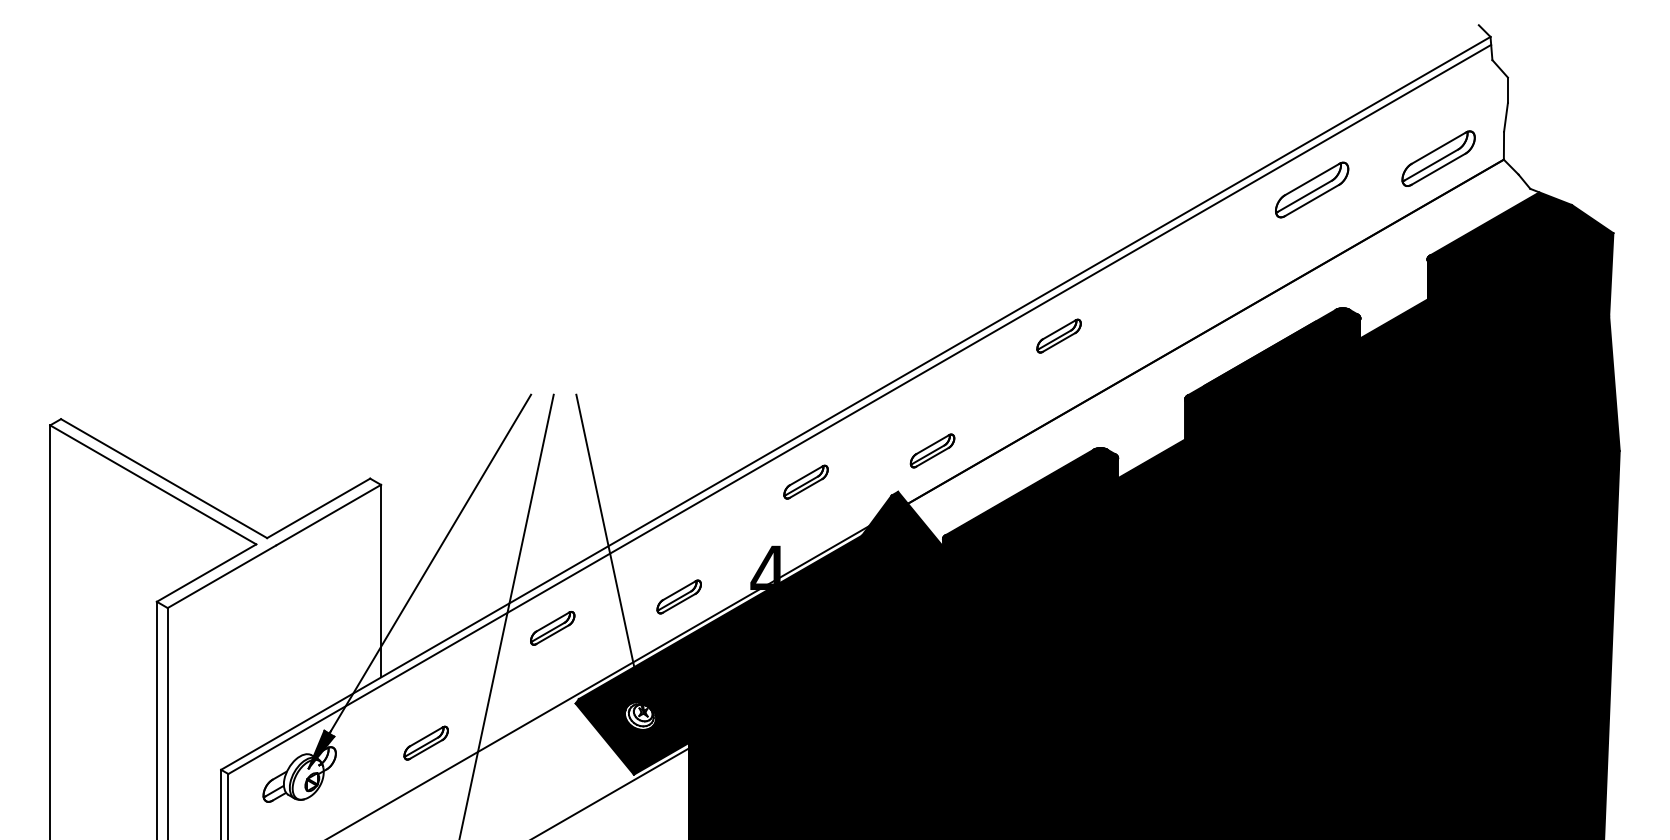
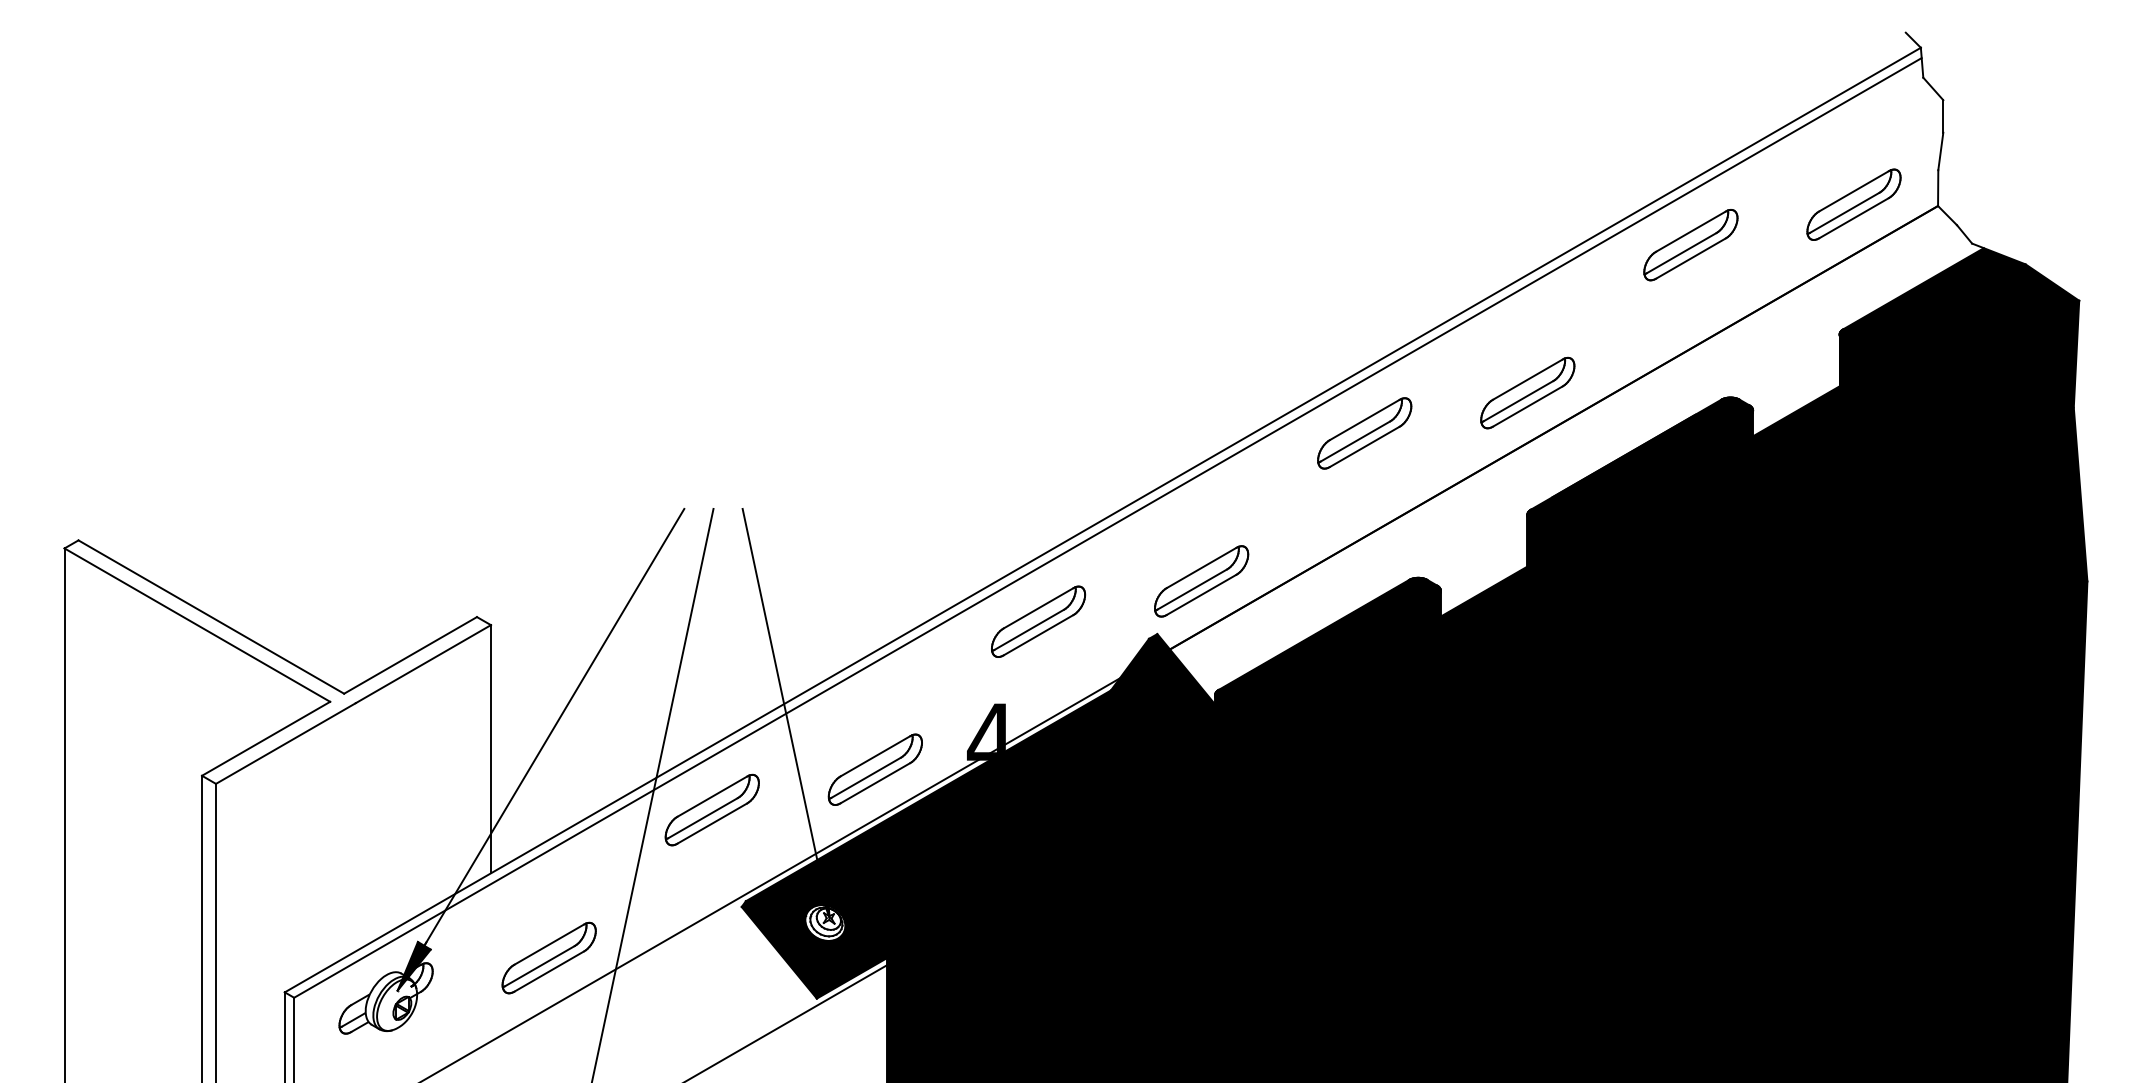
part: (1185, 304) -> (1527, 392), added
part: (1058, 336) -> (1364, 433), size x1.67
part: (932, 451) -> (1201, 581), size x1.67
part: (805, 482) -> (1038, 621), size x1.67
part: (678, 596) -> (874, 769), size x1.67
part: (552, 627) -> (711, 809), size x1.67
part: (425, 742) -> (548, 957), size x1.67

